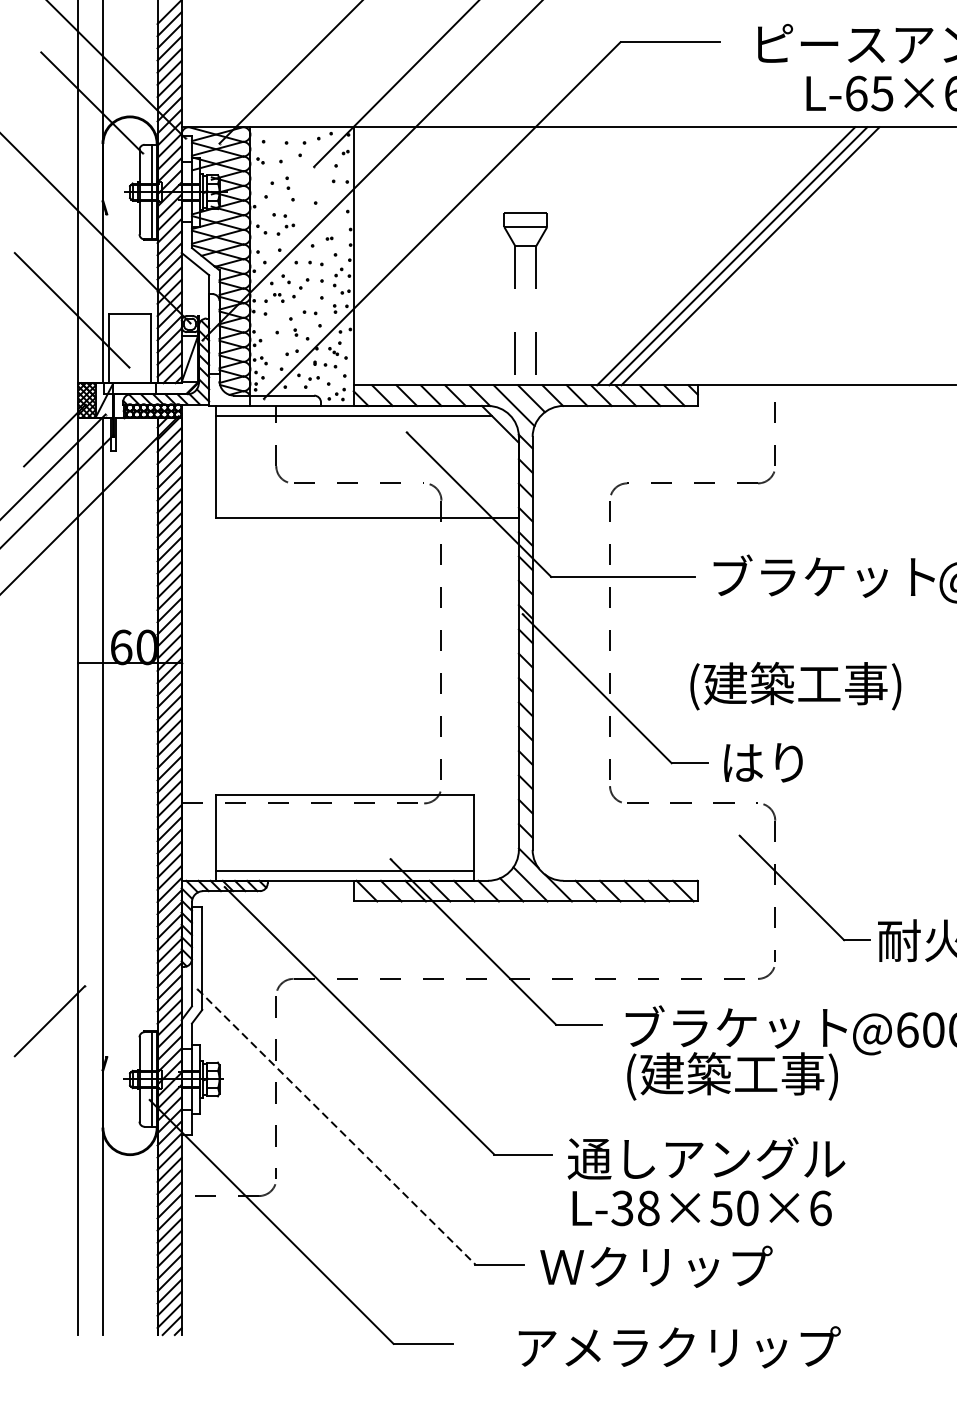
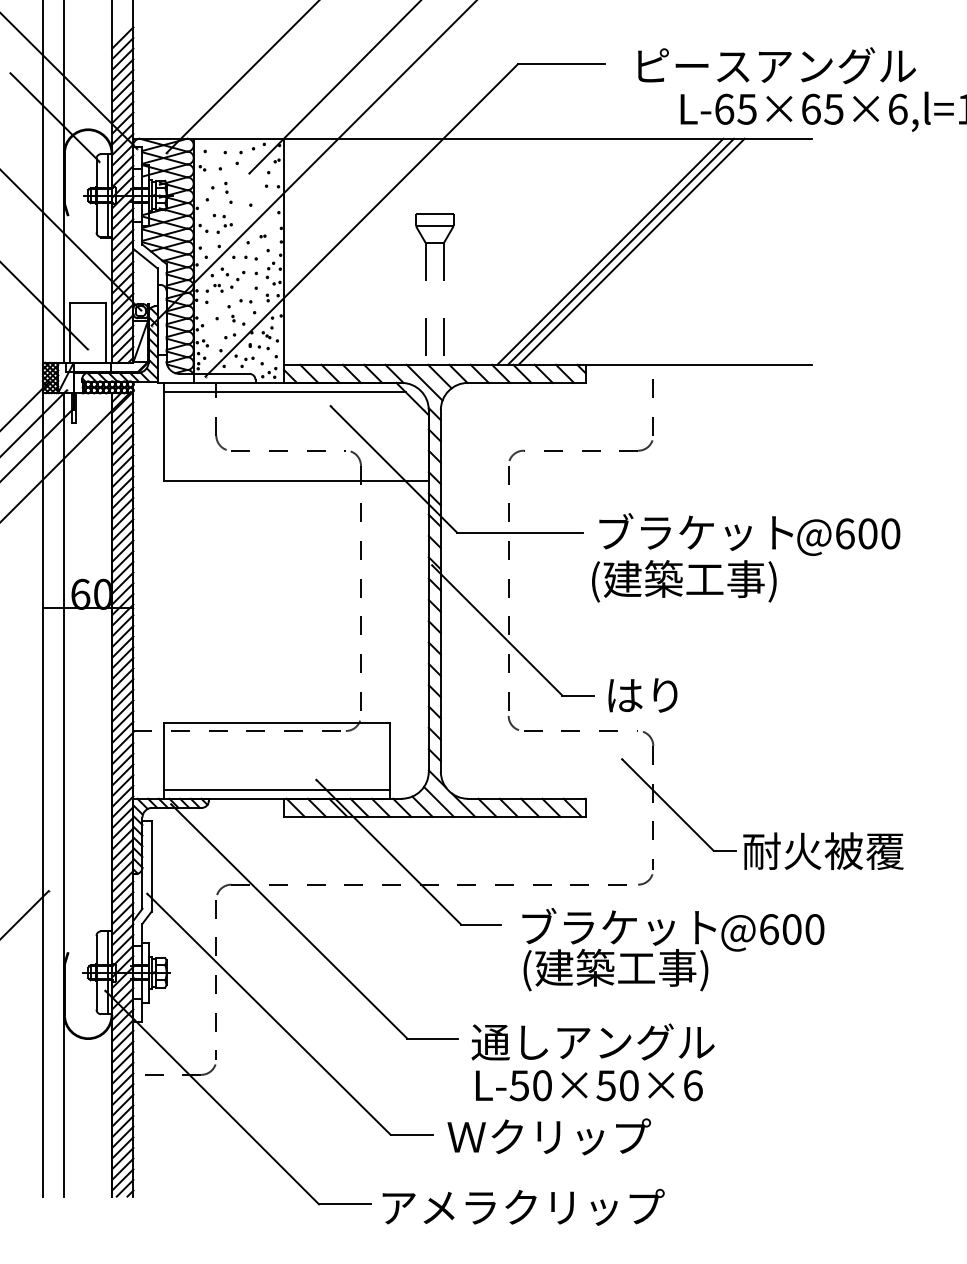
text: (796, 686) -> (684, 581), moved
line: (337, 1127) -> (269, 1014), dashed -> solid
text: (635, 1208) -> (530, 1085), L-38×50×6 -> L-50×50×6
text: (679, 1346) -> (523, 1206), moved

